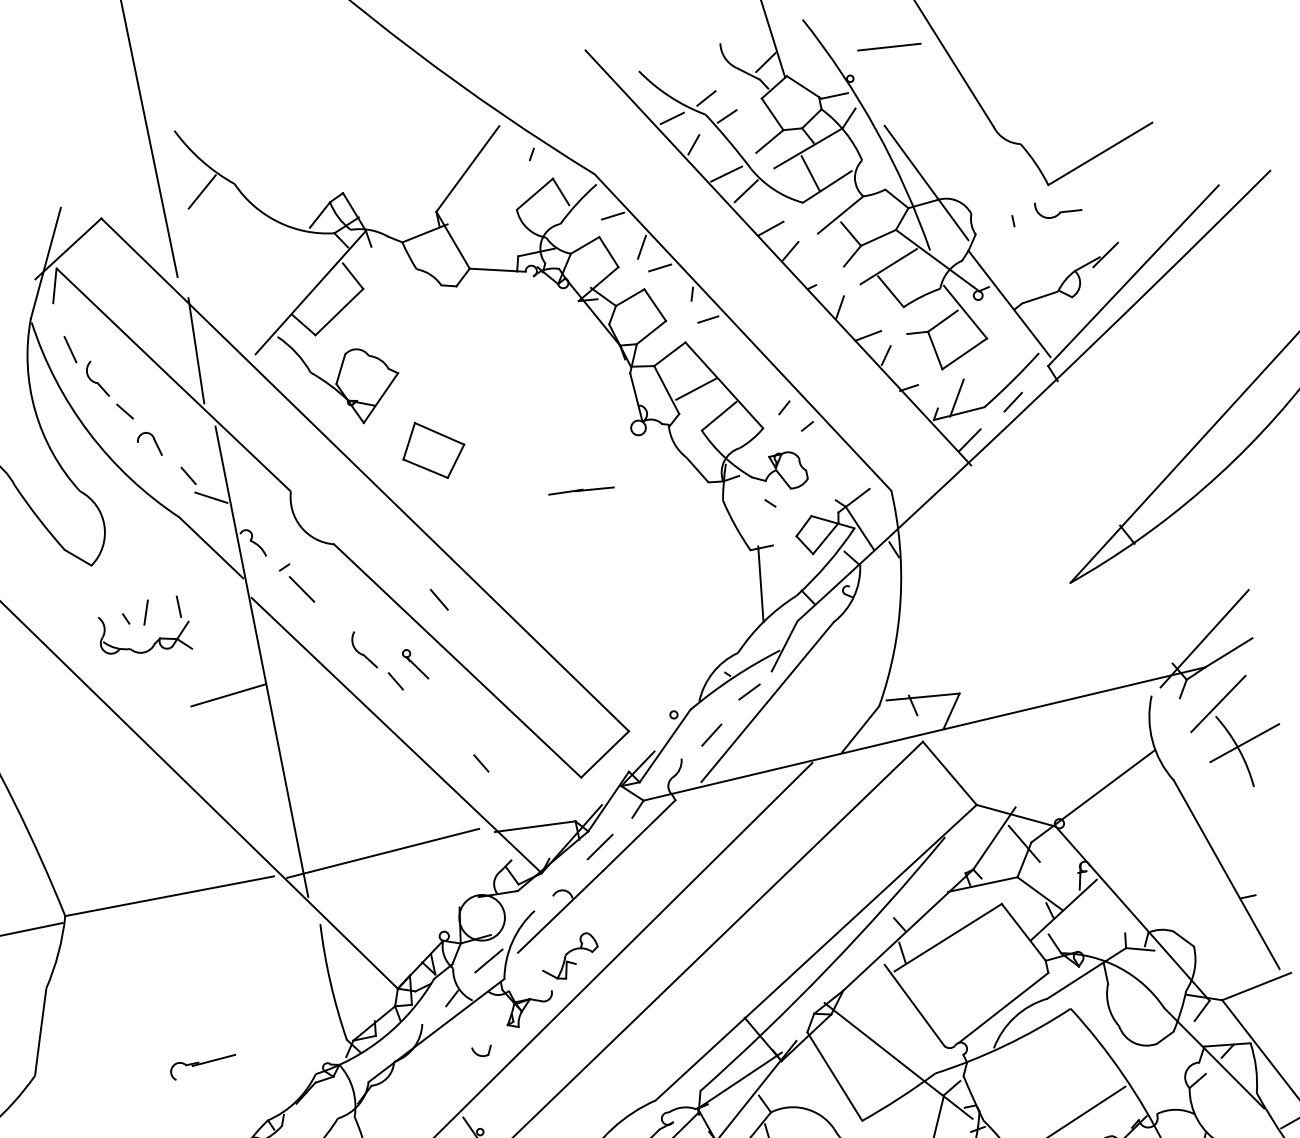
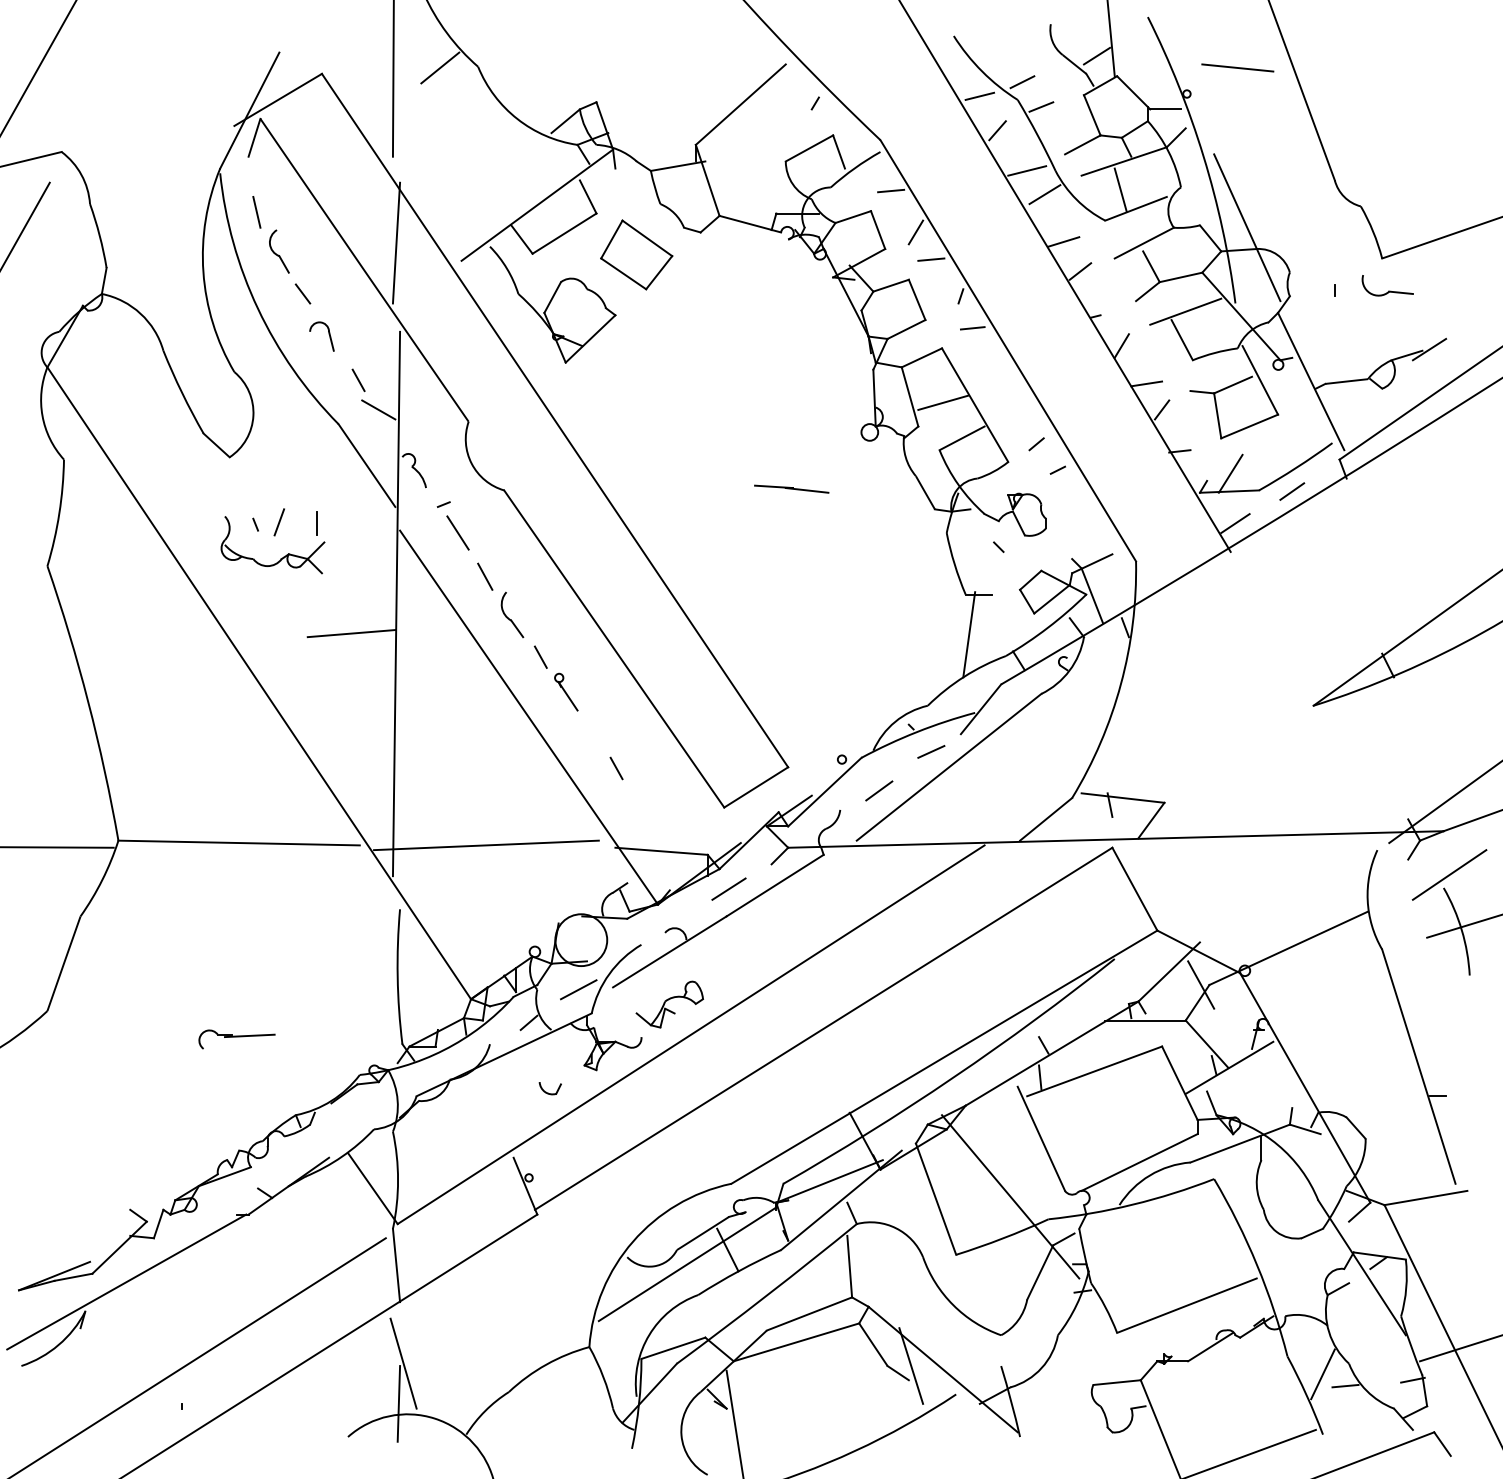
part: (433, 449) -> (636, 254), moved
line: (439, 599) -> (485, 576), moved
part: (415, 664) -> (566, 691), moved

